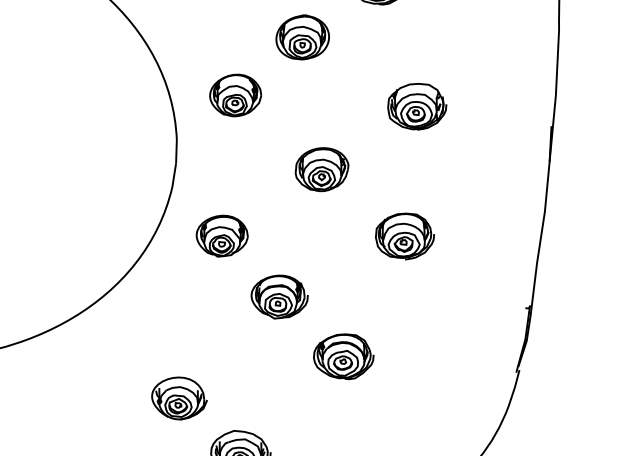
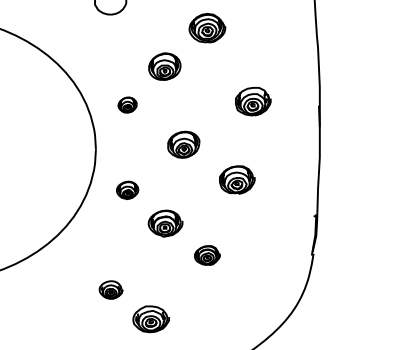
part: (235, 94) -> (127, 104), size x0.6
part: (417, 106) -> (253, 101), moved
part: (221, 236) -> (127, 190), size x0.7
part: (343, 356) -> (207, 255), size x0.7
part: (178, 397) -> (110, 289), size x0.7

